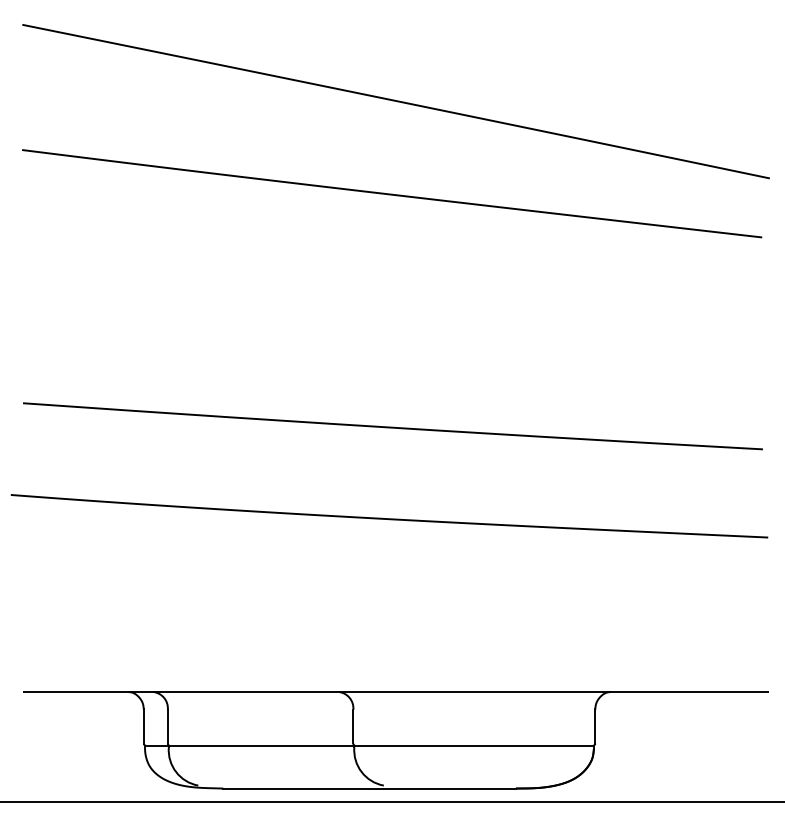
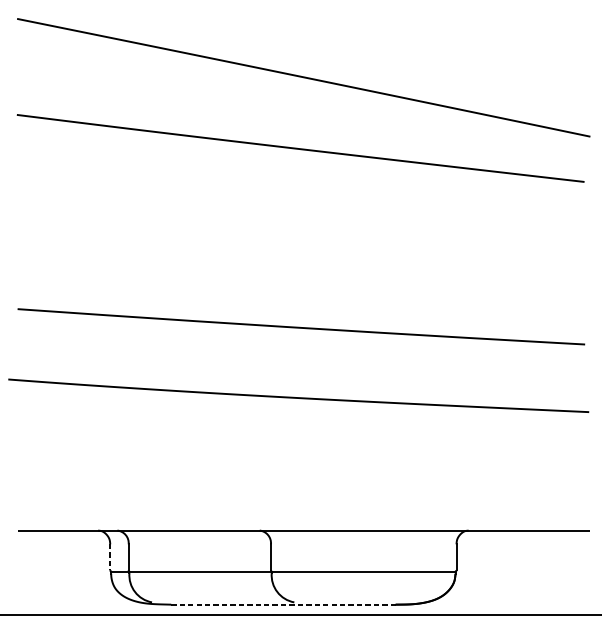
line: (143, 726) -> (110, 557), solid -> dashed
line: (370, 788) -> (284, 604), solid -> dashed

